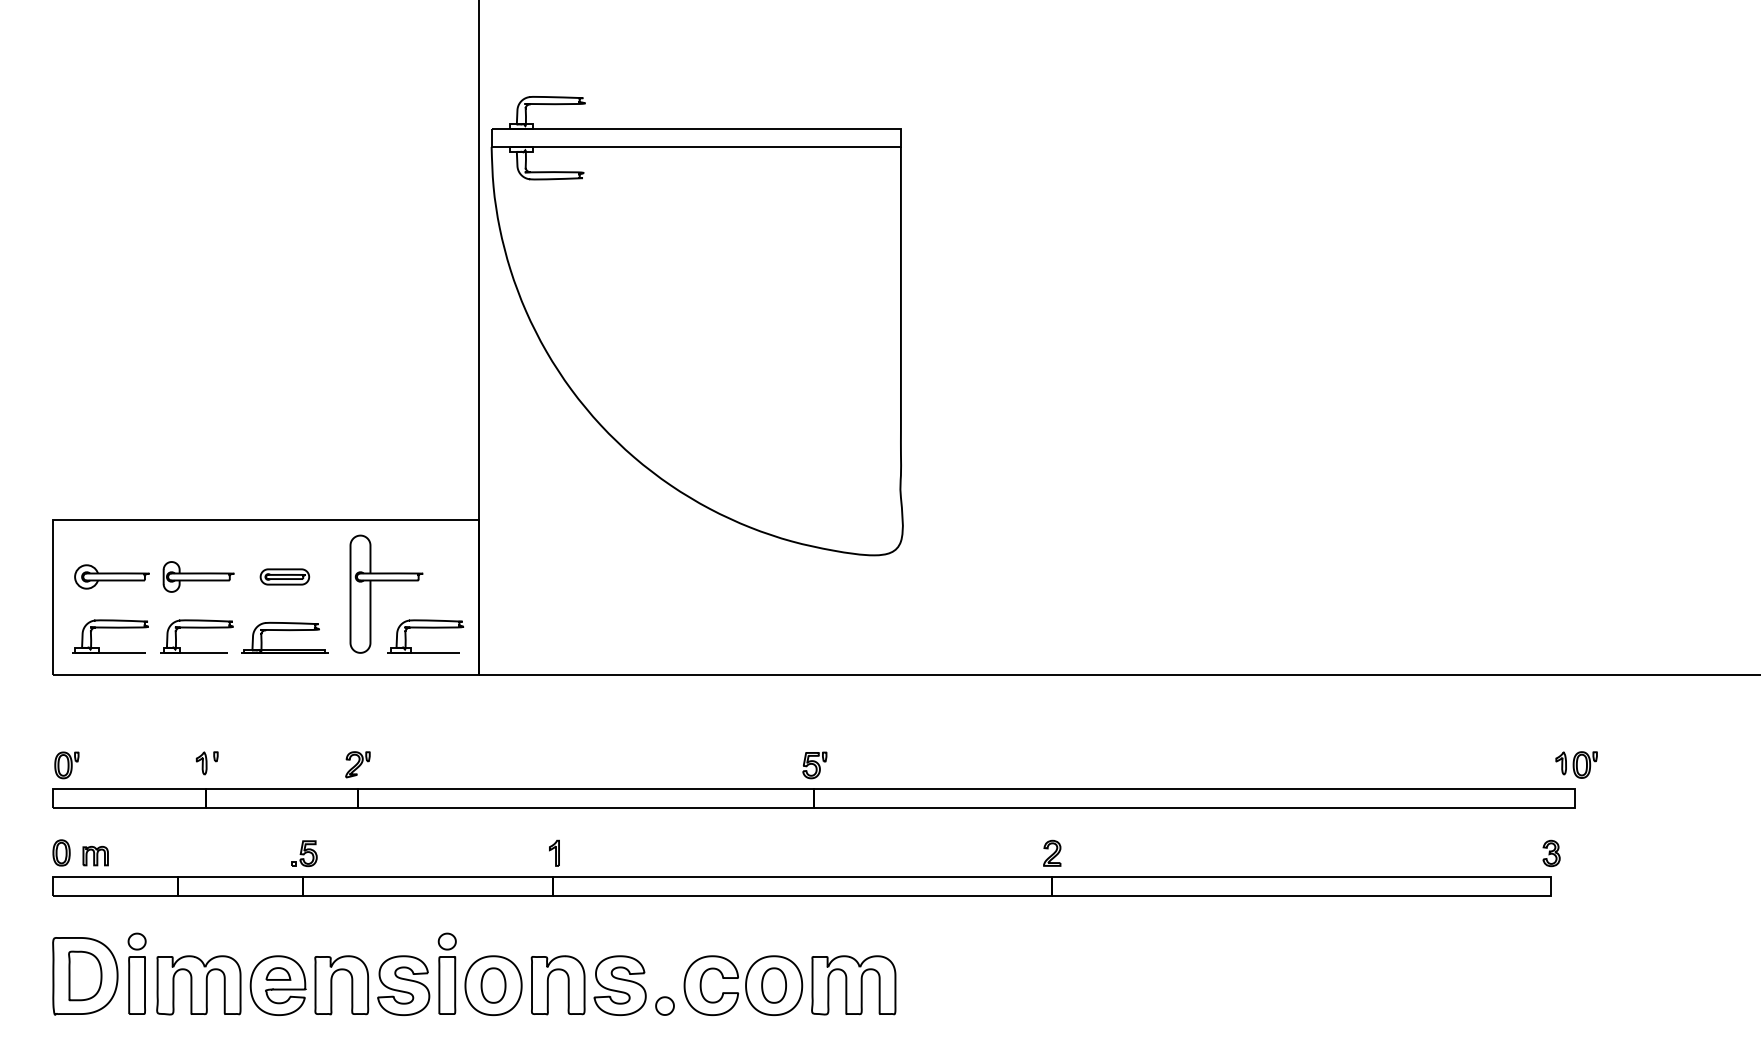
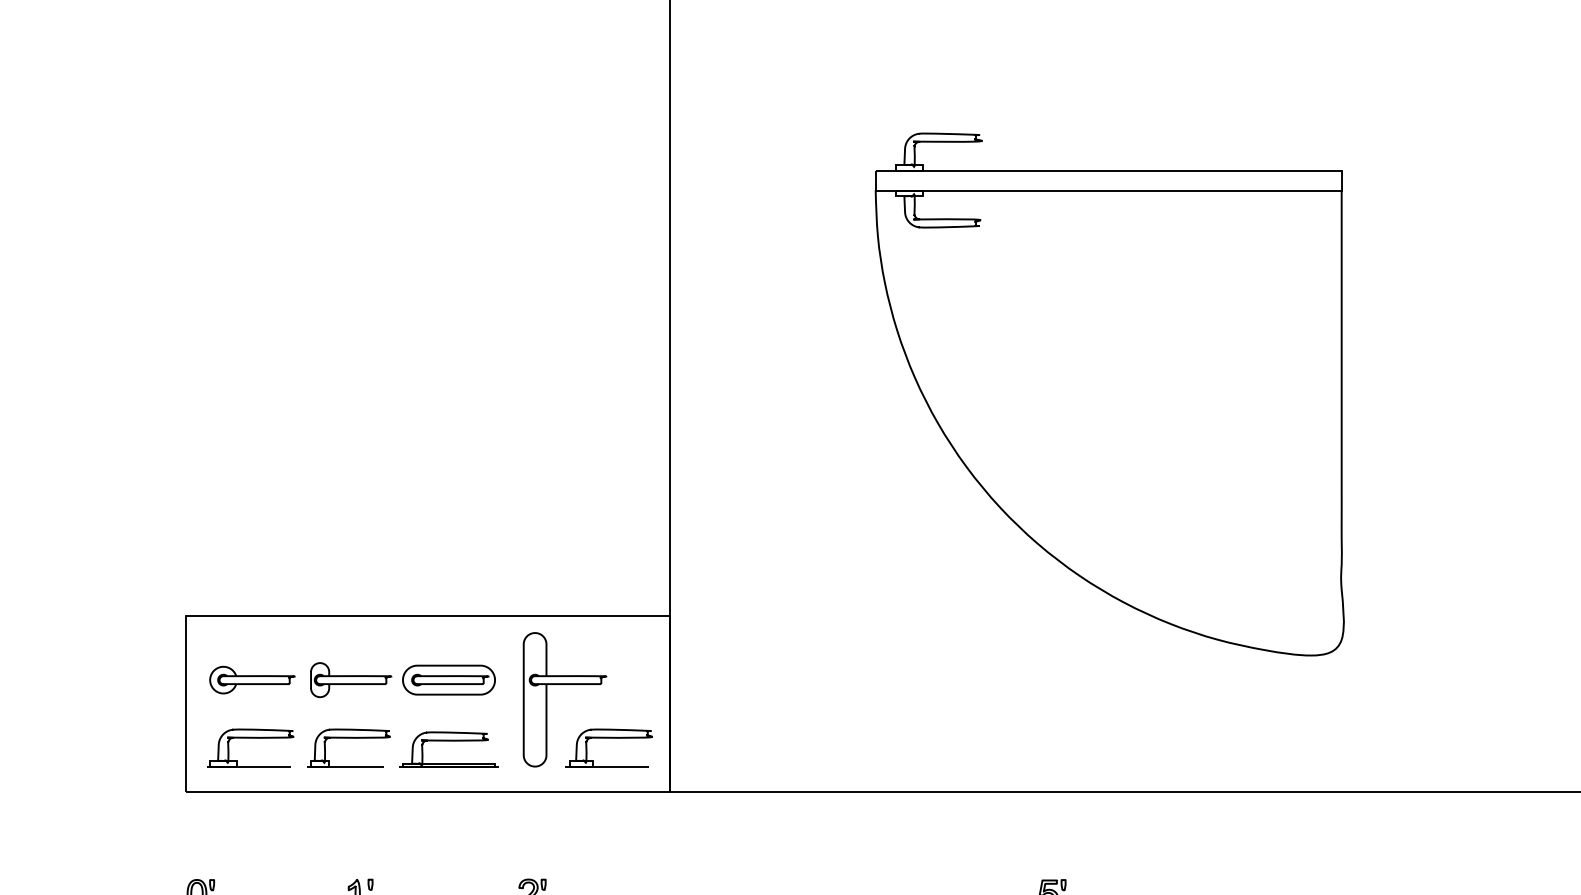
part: (696, 326) -> (1108, 394), moved
part: (284, 576) -> (448, 679), size x1.67

